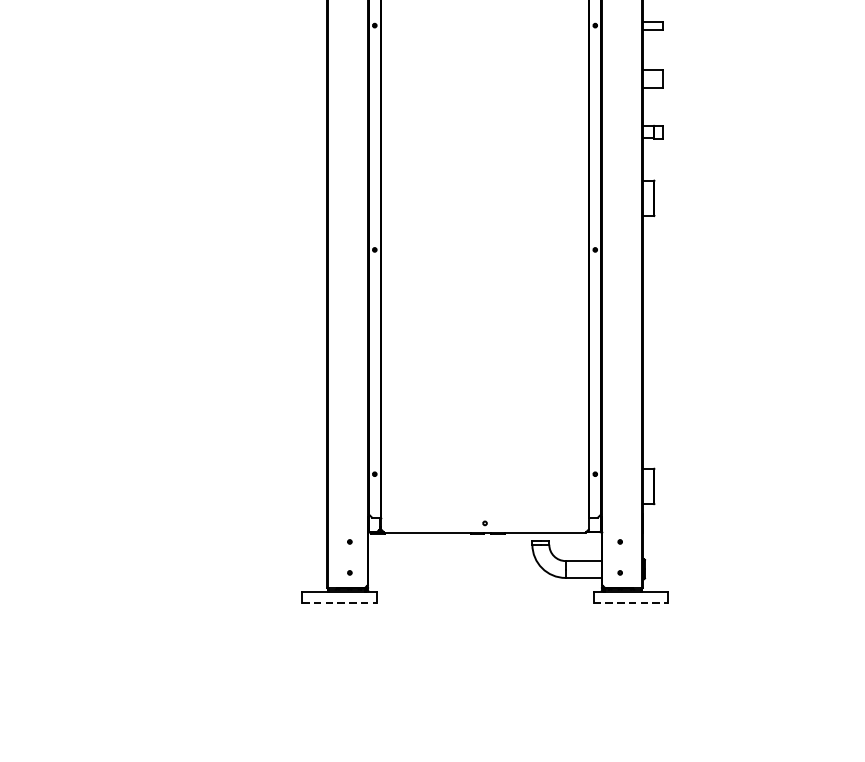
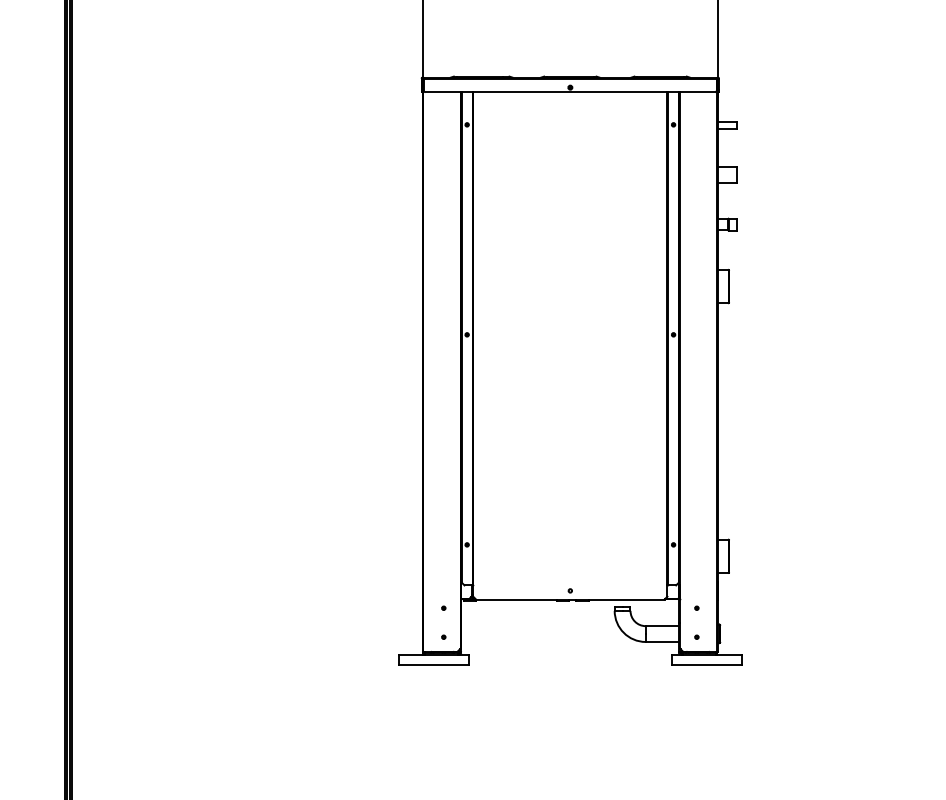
line: (338, 603) -> (433, 665), dashed -> solid
line: (630, 603) -> (706, 665), dashed -> solid

